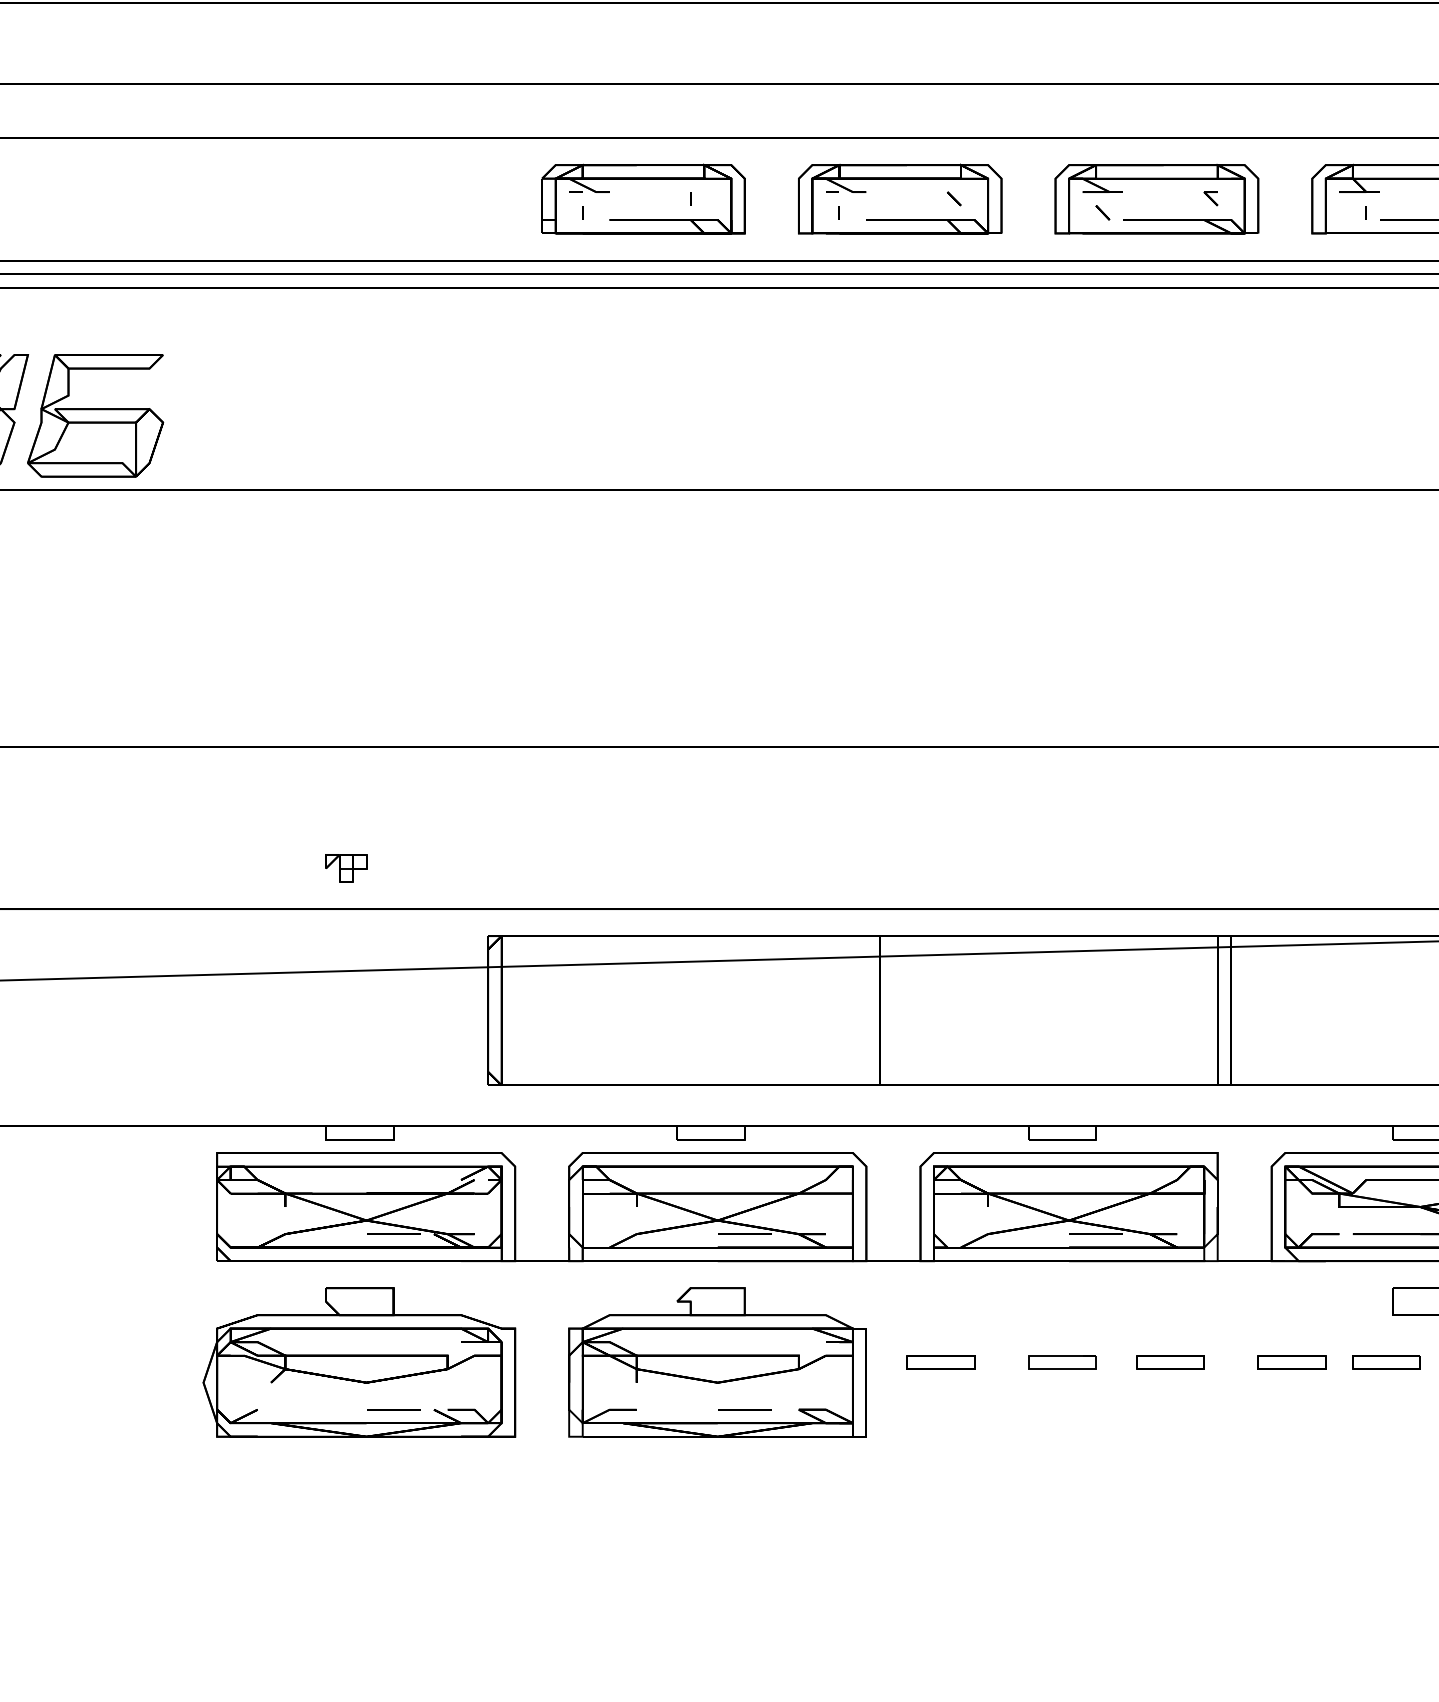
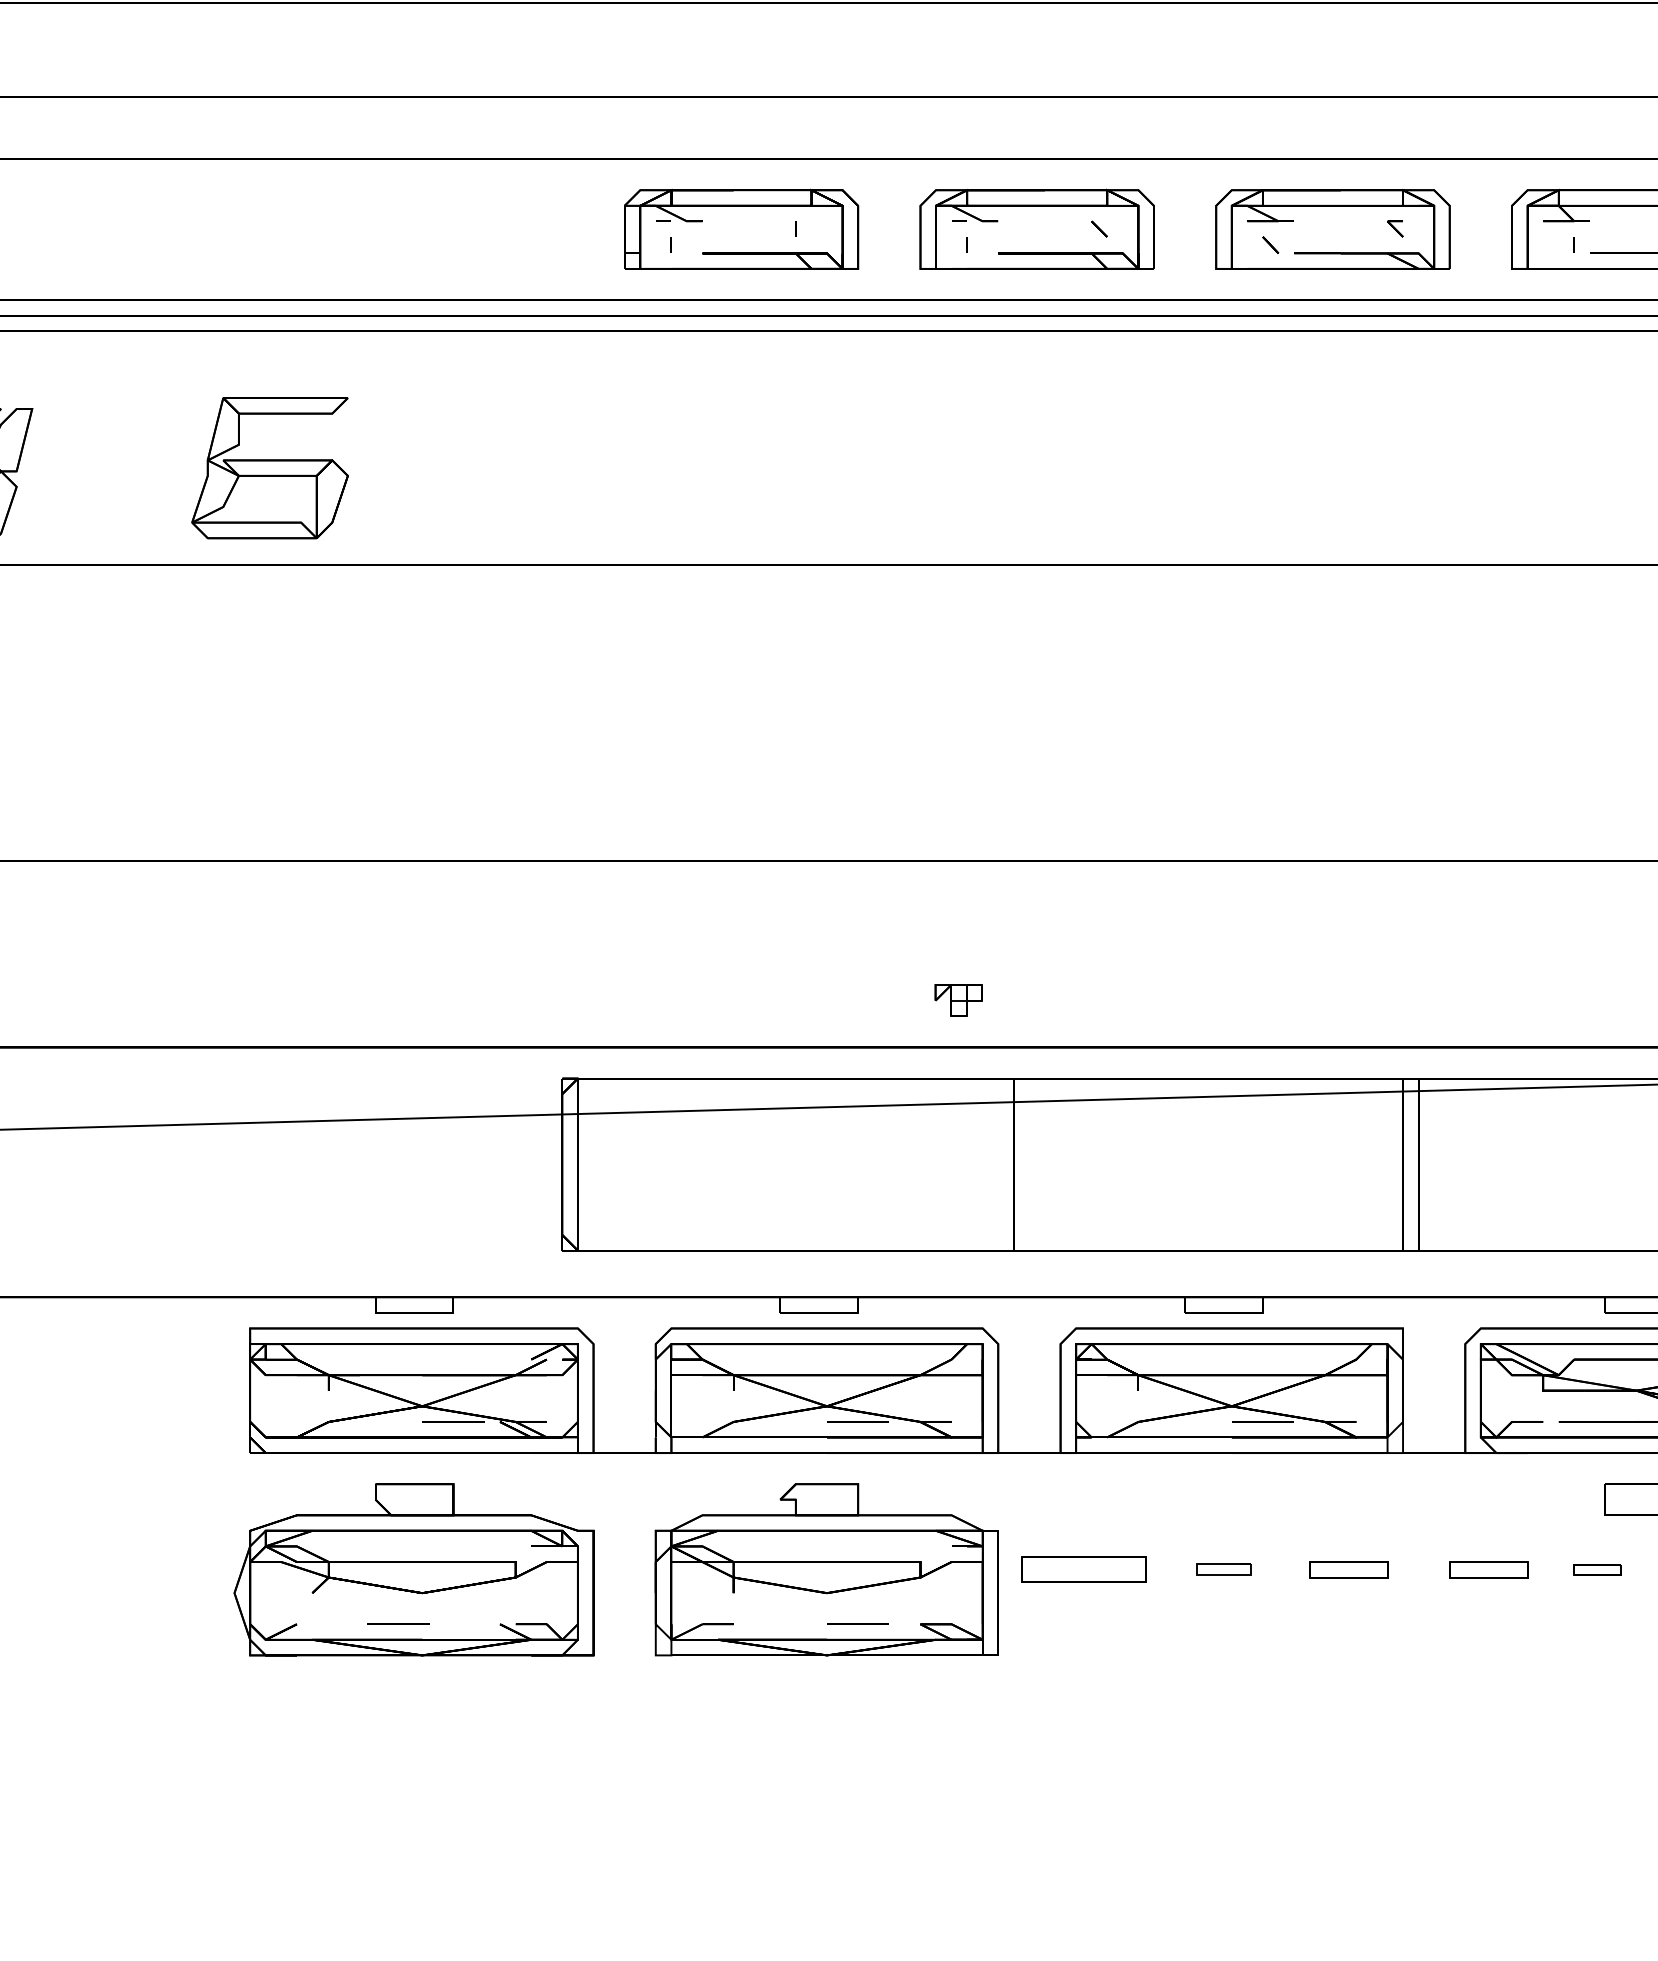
part: (95, 416) -> (269, 468), moved
part: (345, 868) -> (958, 1000), moved
part: (940, 1362) -> (1083, 1569), size x1.6
part: (1061, 1362) -> (1223, 1569), size x0.7
part: (1386, 1362) -> (1597, 1569), size x0.6
line: (393, 1409) -> (398, 1623), moved

